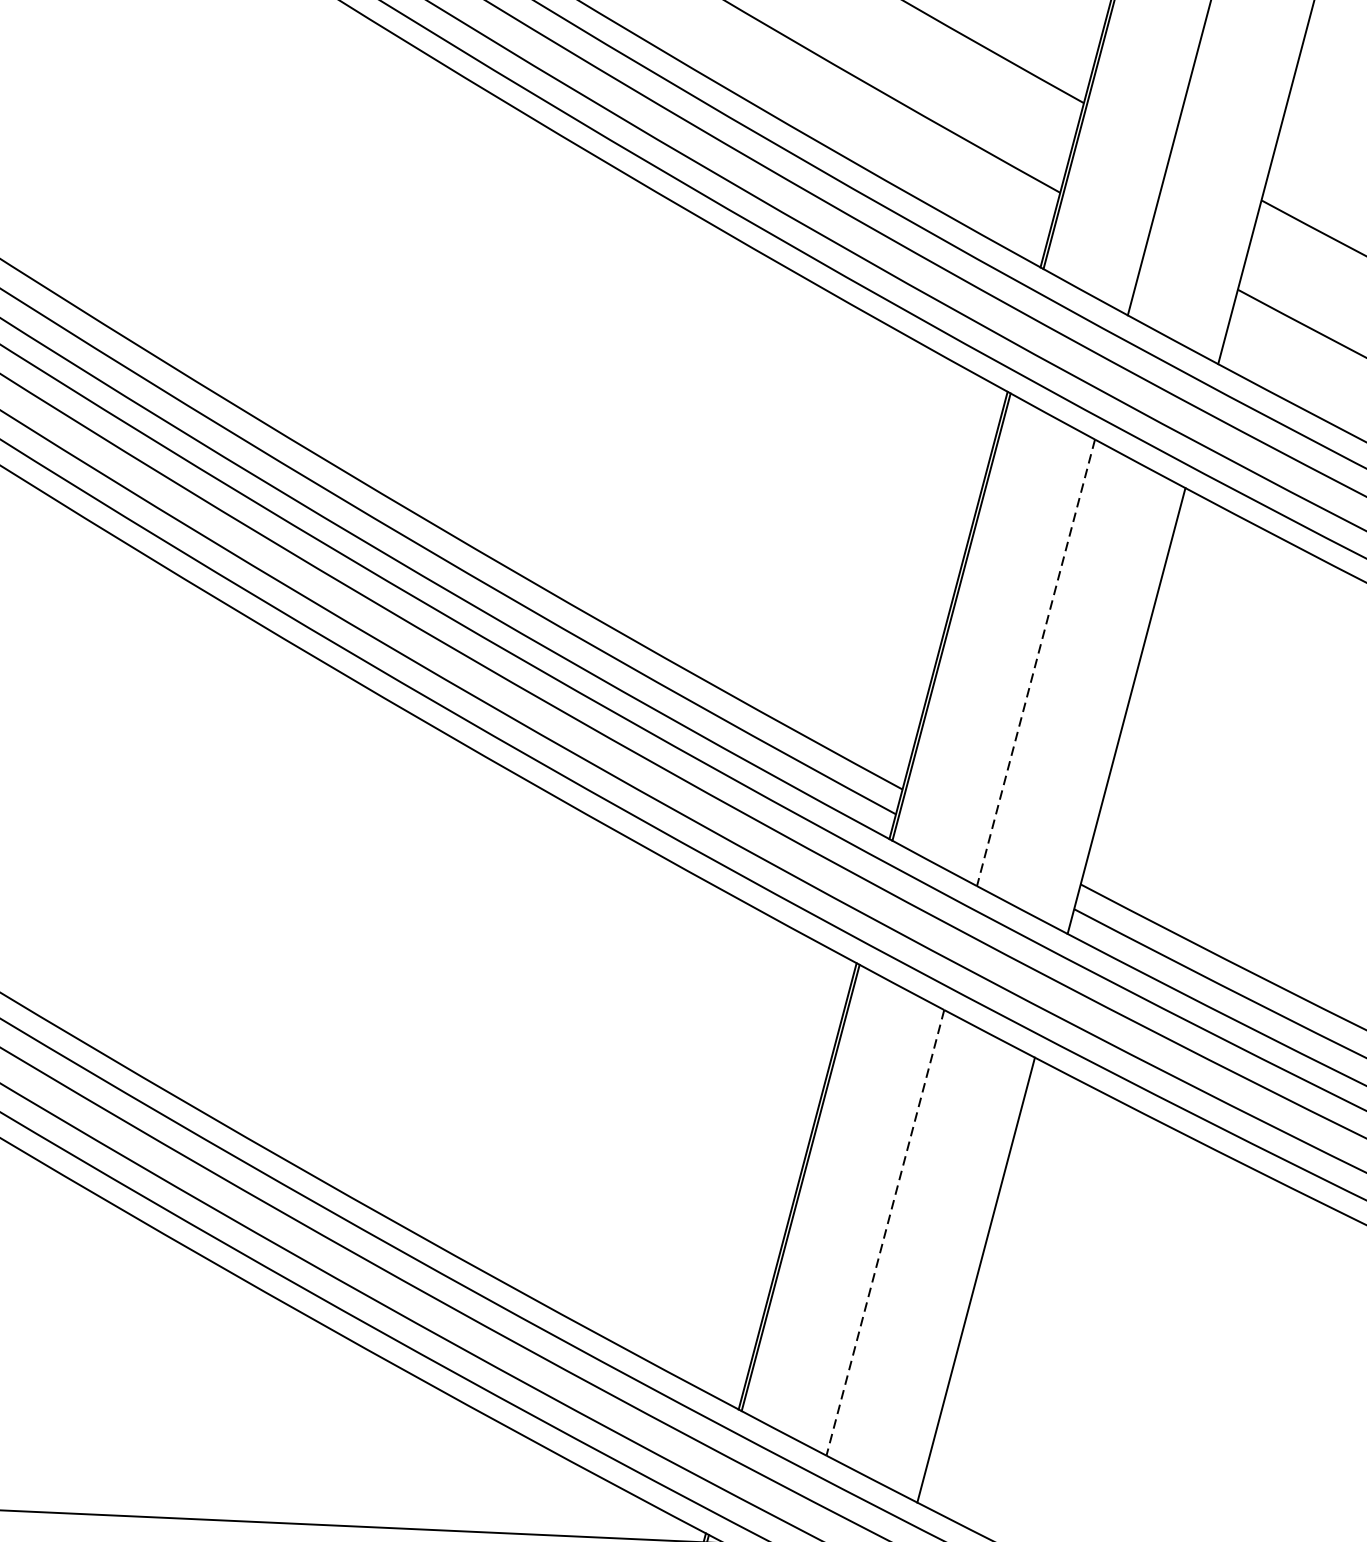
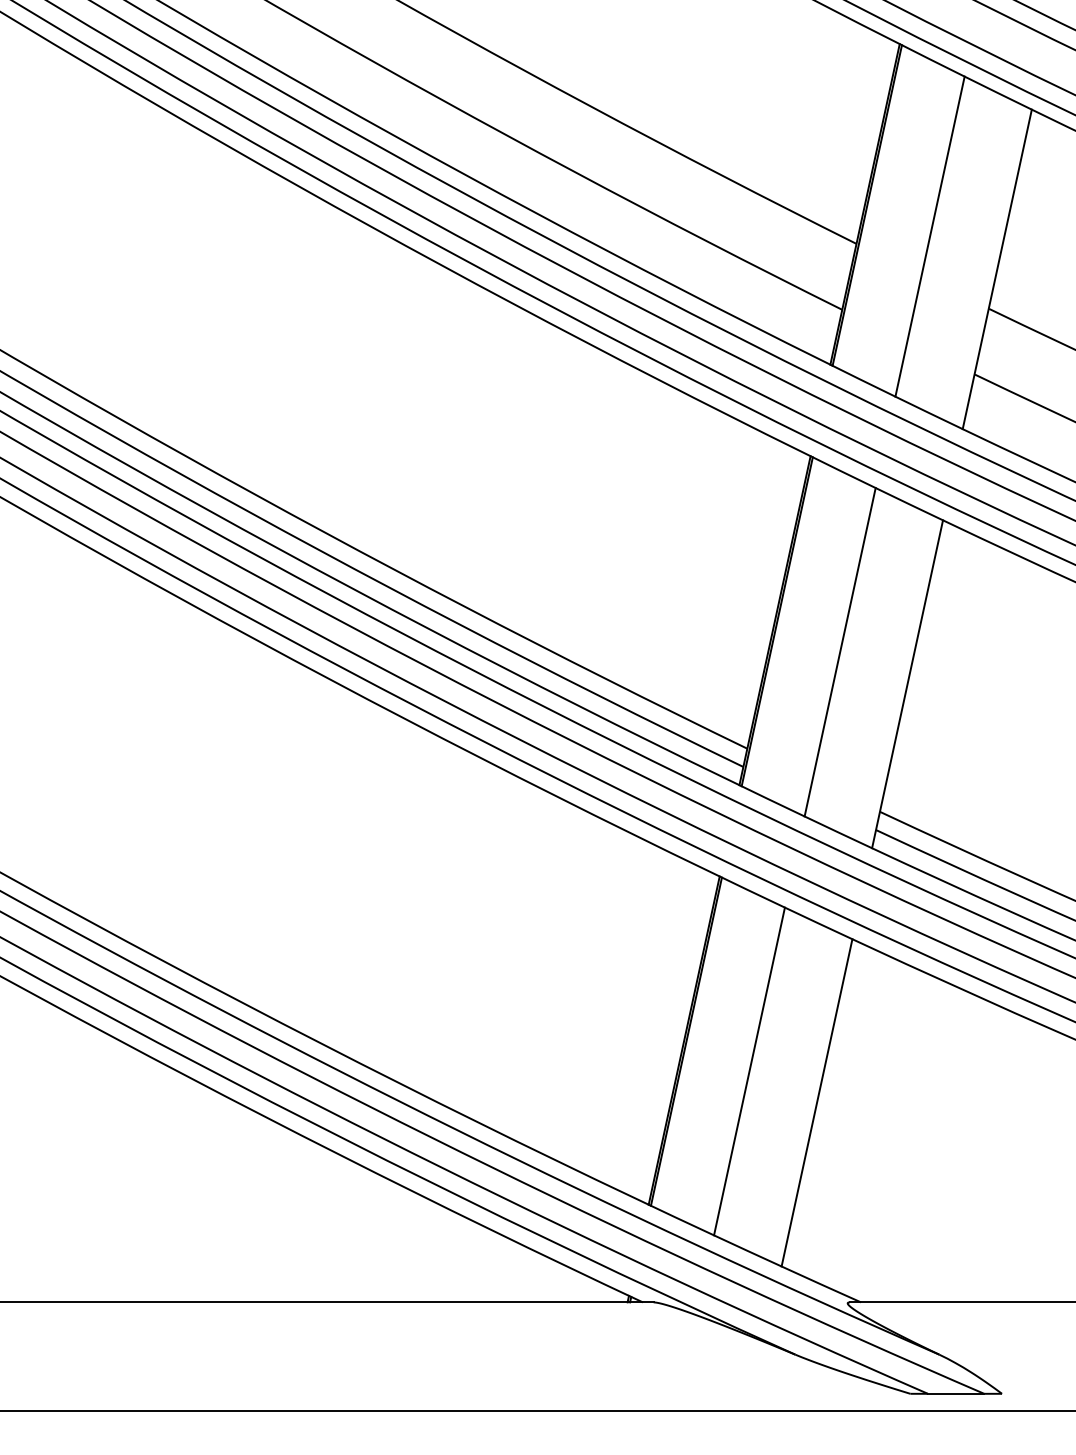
line: (1036, 663) -> (840, 652), dashed -> solid
line: (885, 1232) -> (749, 1071), dashed -> solid

